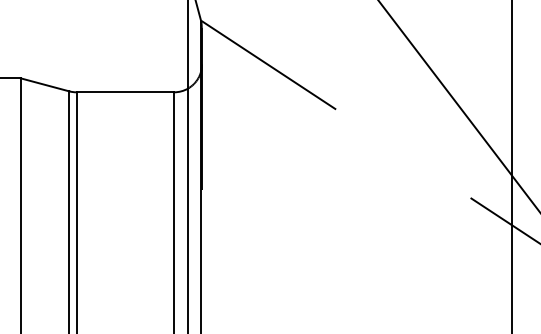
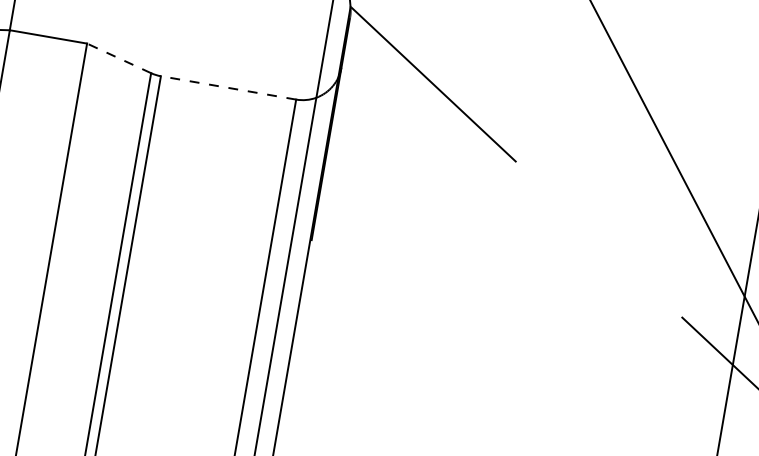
line: (44, 84) -> (118, 57), solid -> dashed
line: (125, 92) -> (228, 88), solid -> dashed

